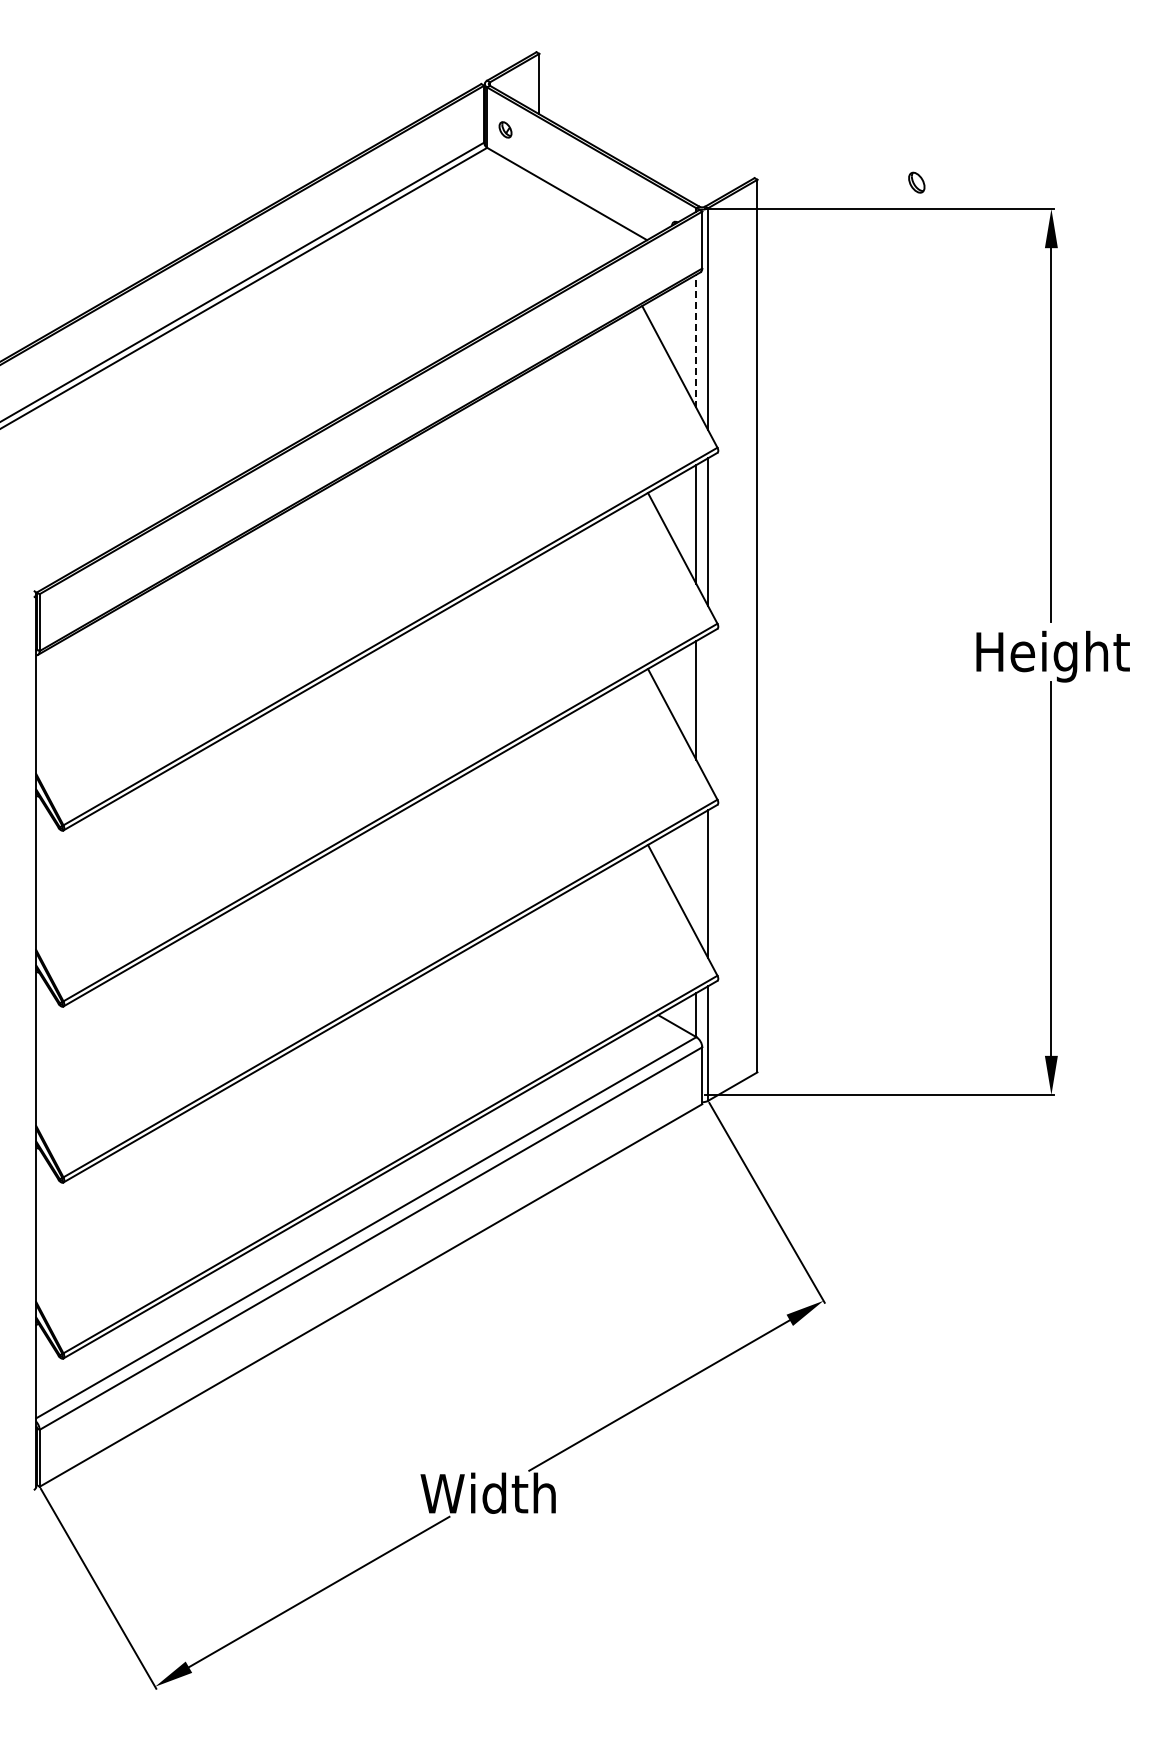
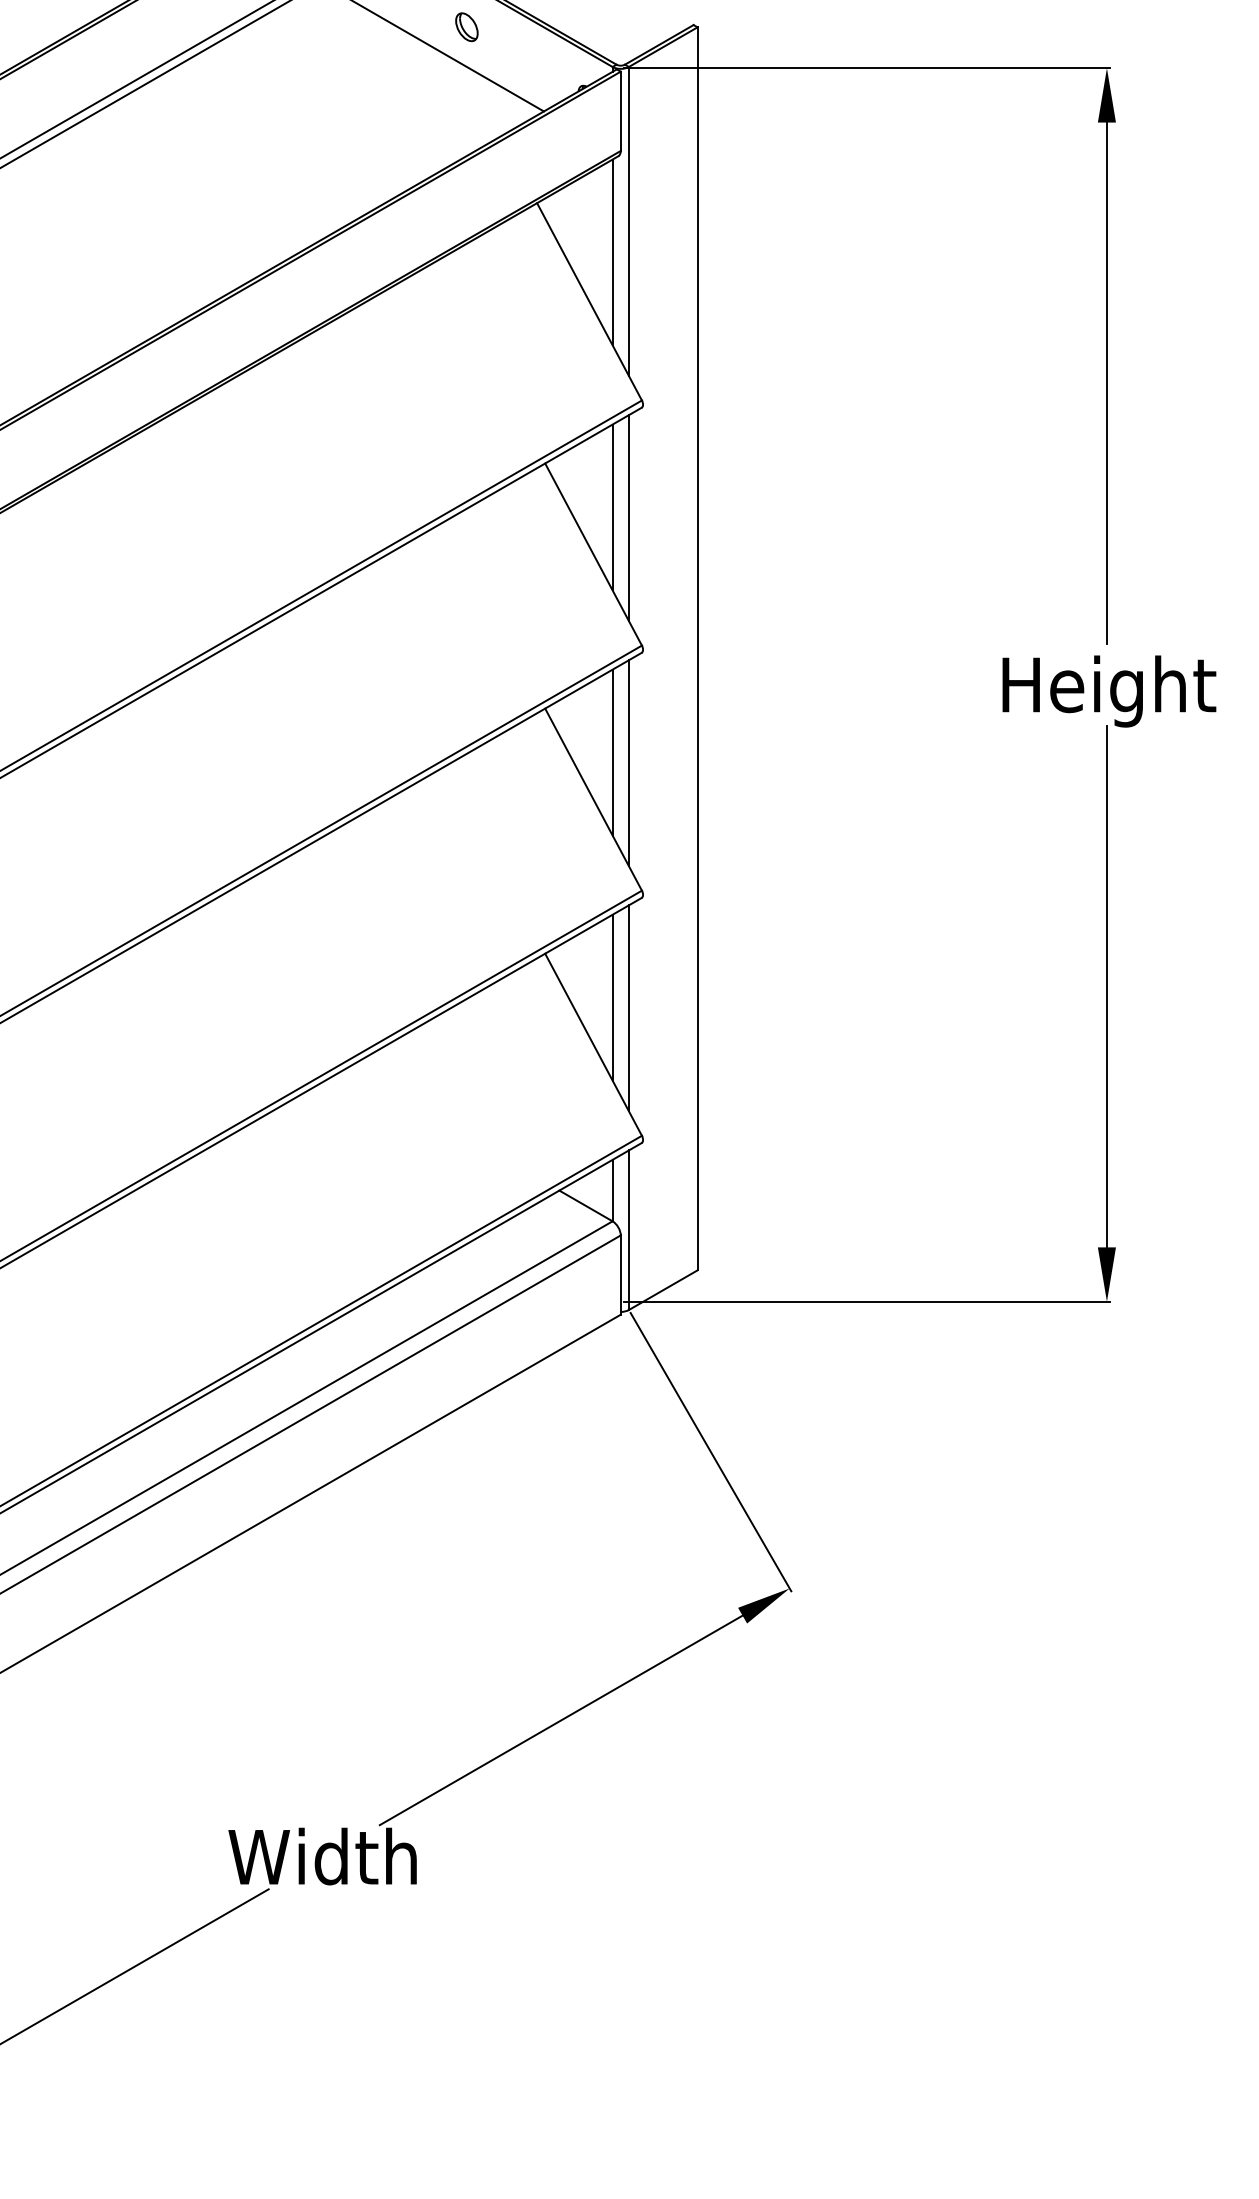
part: (916, 182) -> (466, 26), moved
line: (696, 341) -> (612, 252), dashed -> solid
line: (708, 708) -> (629, 763), added
line: (696, 876) -> (612, 997), added

